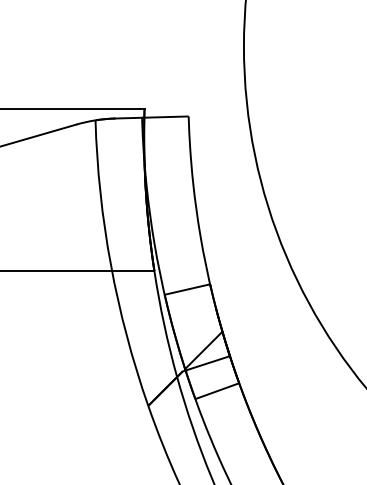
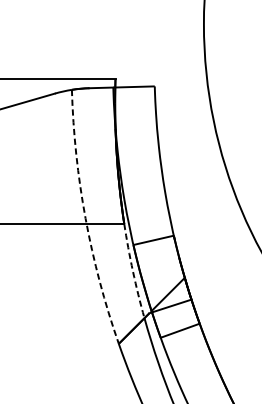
arc: (110, 265) -> (85, 218), solid -> dashed
arc: (164, 324) -> (133, 271), solid -> dashed

